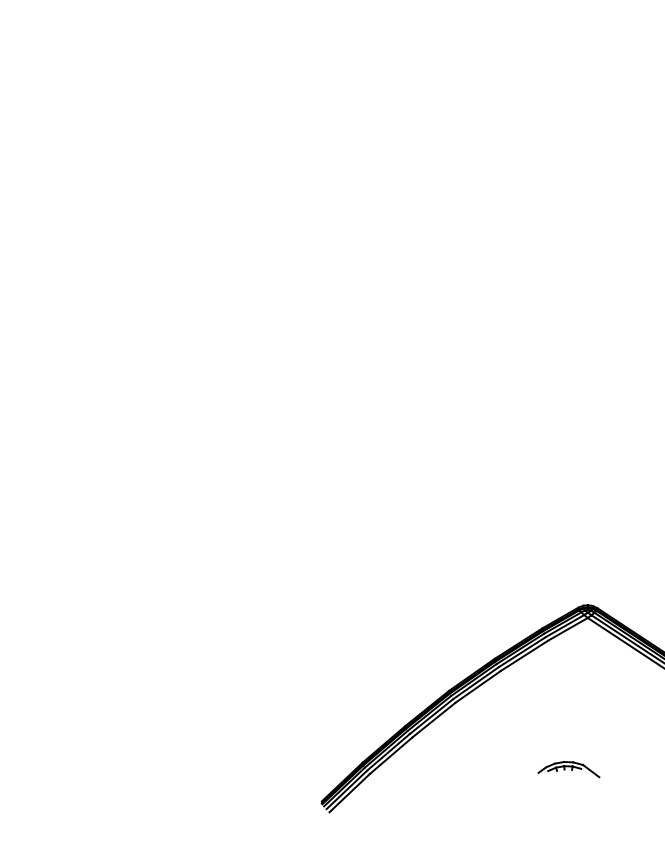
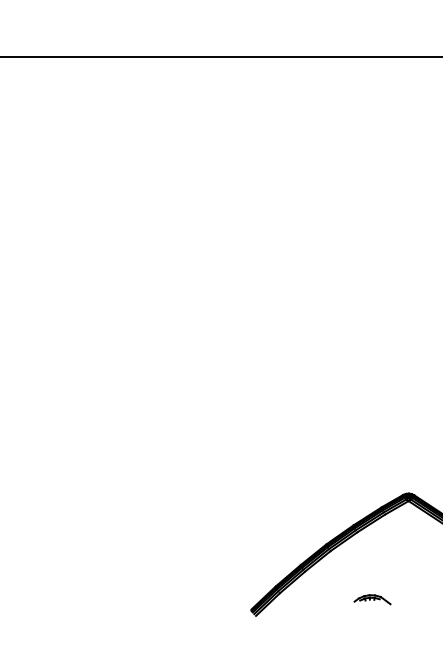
part: (568, 769) -> (372, 599), moved

